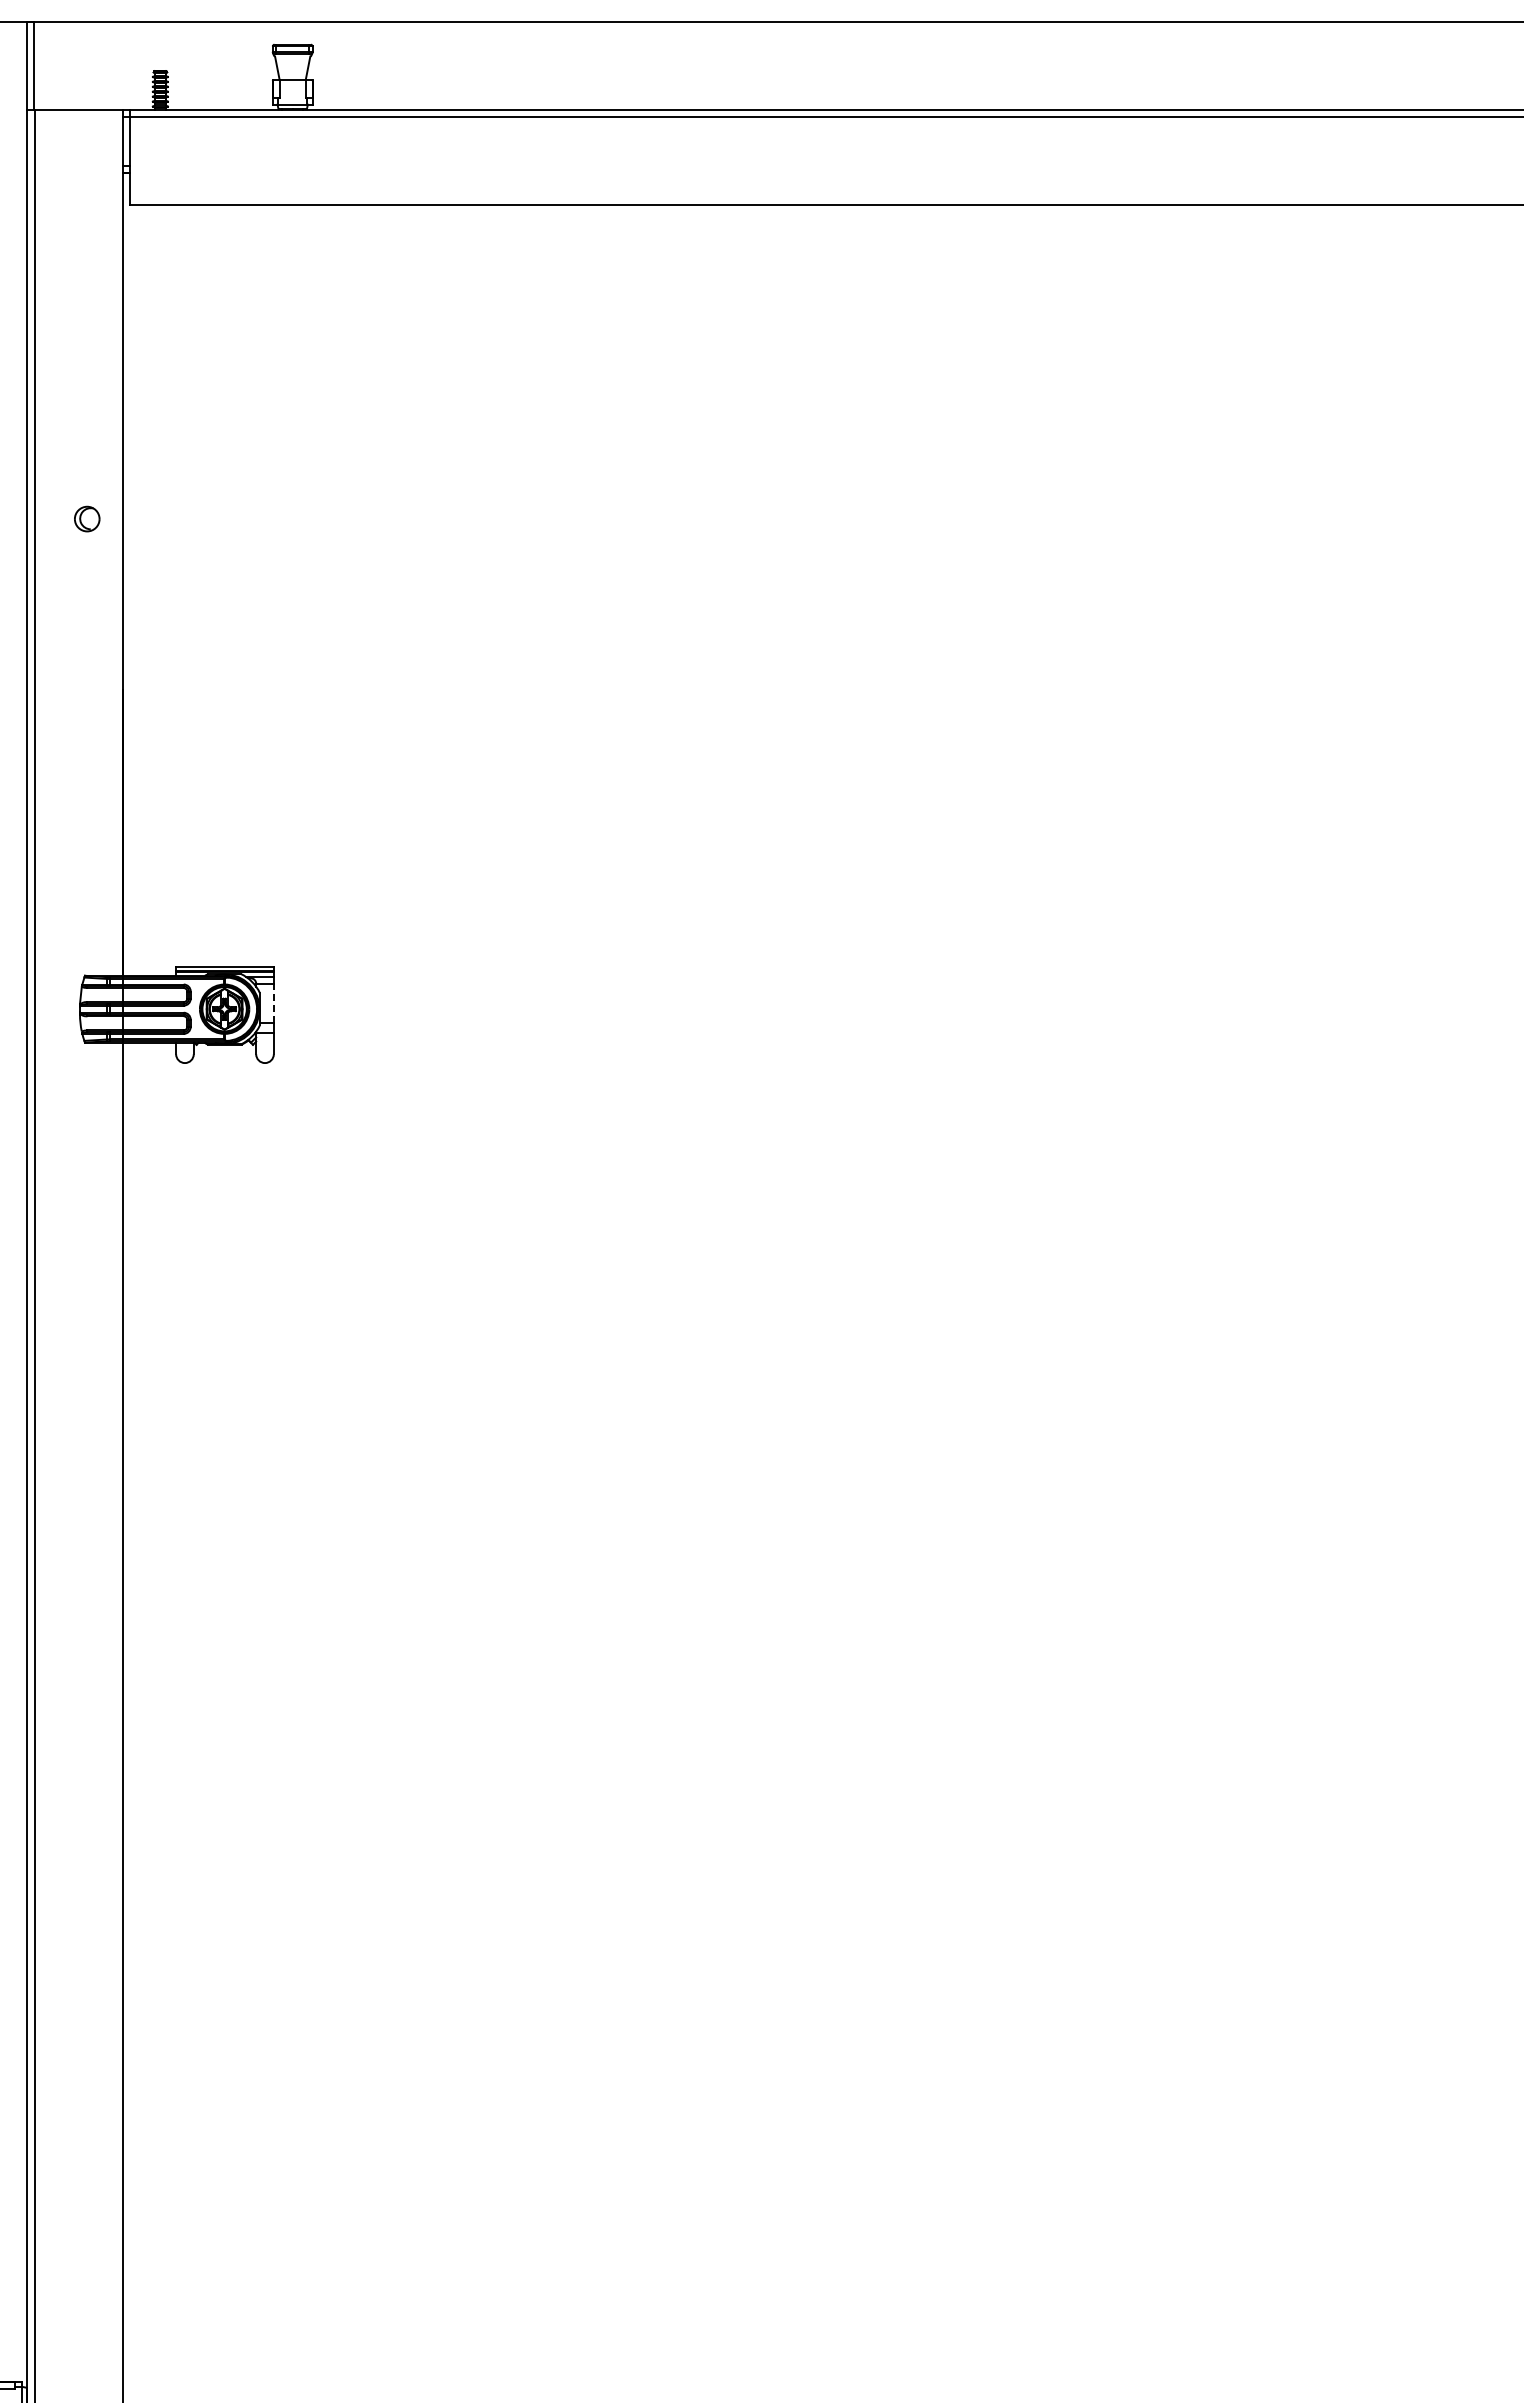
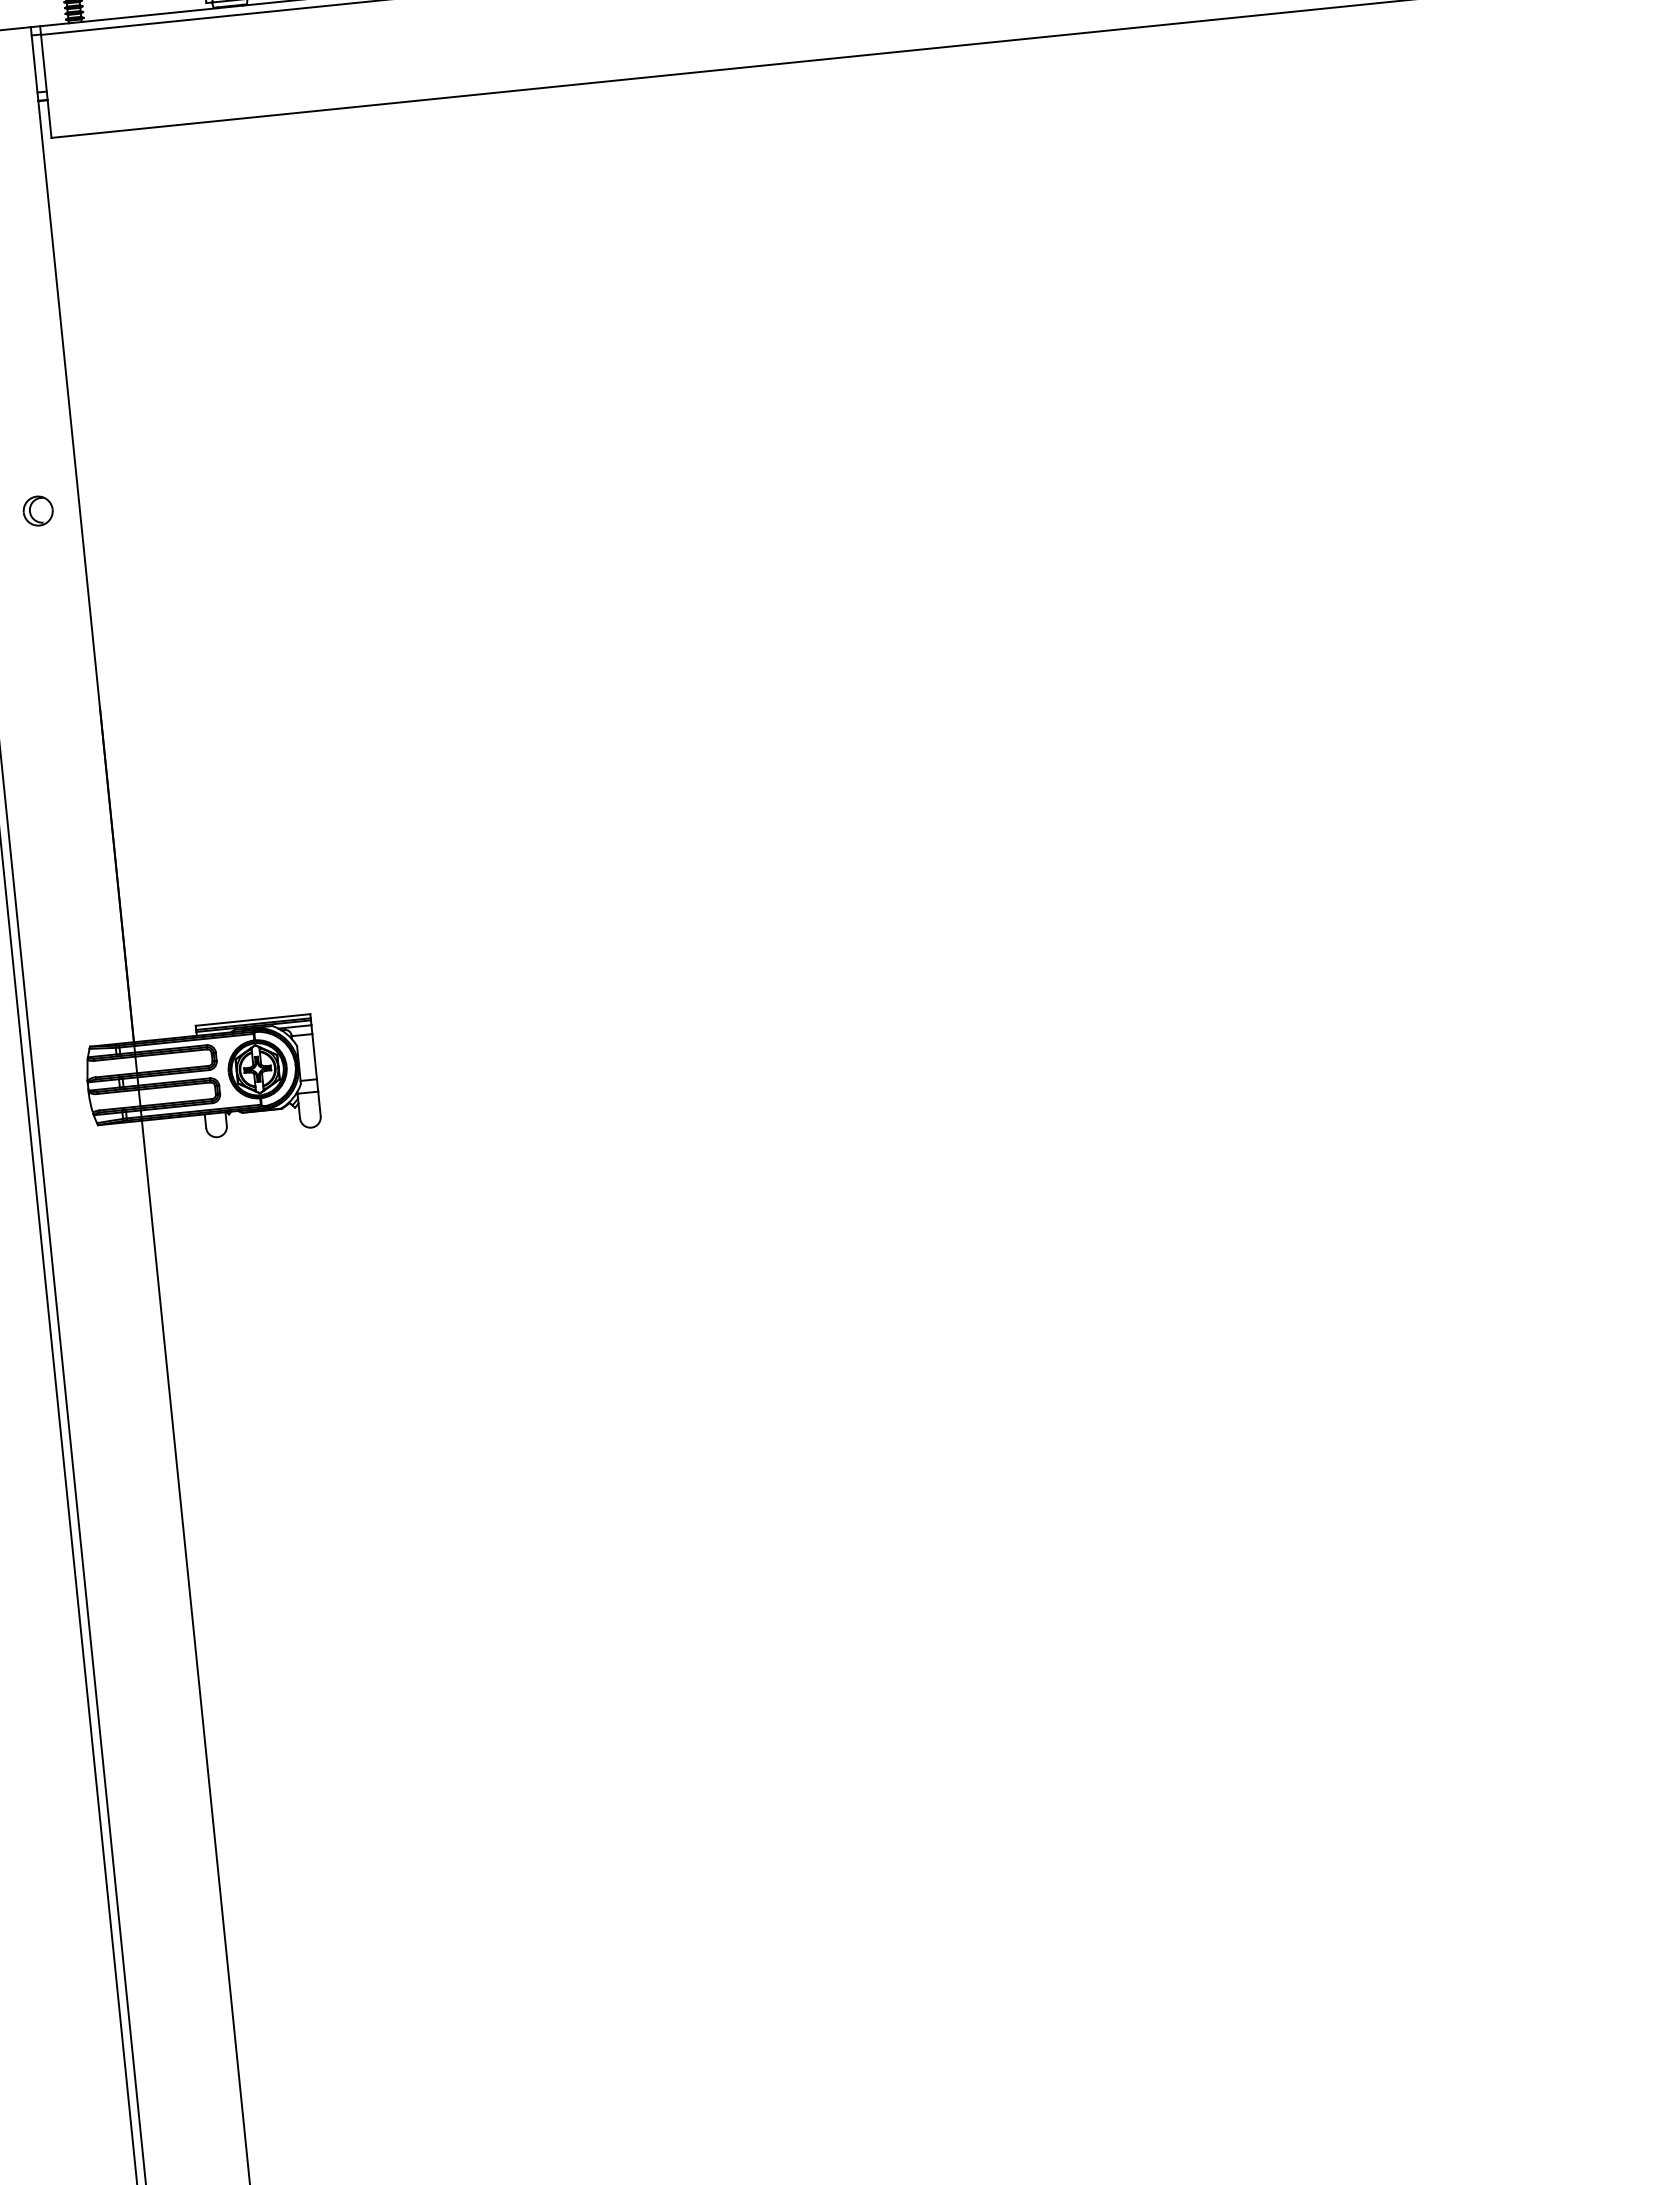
line: (273, 1002) -> (314, 1055), dashed -> solid

